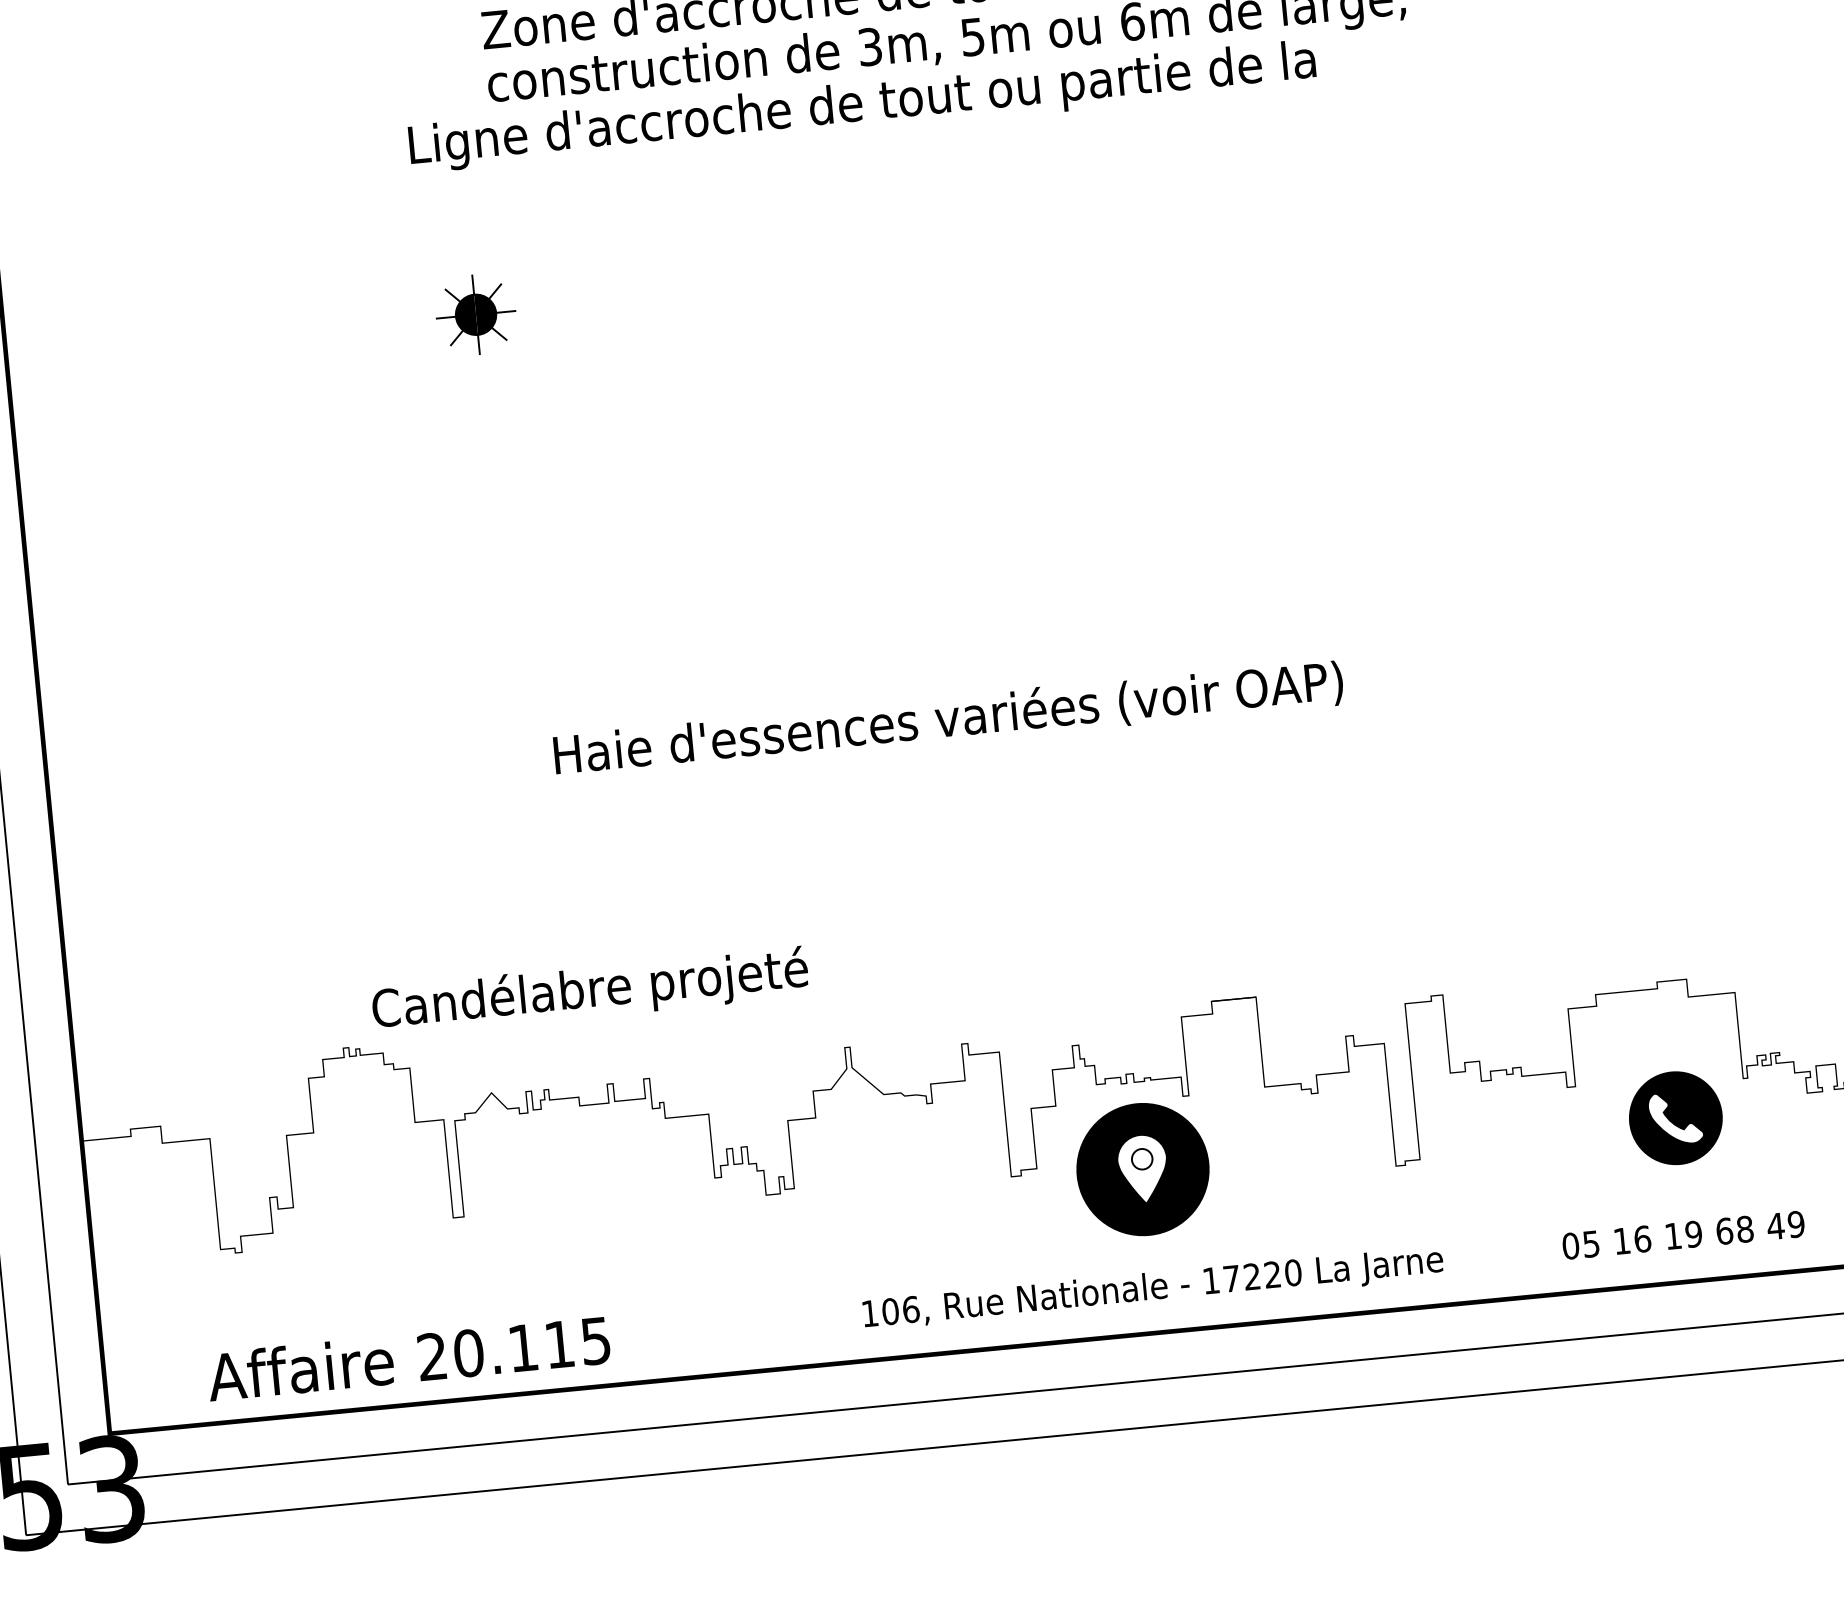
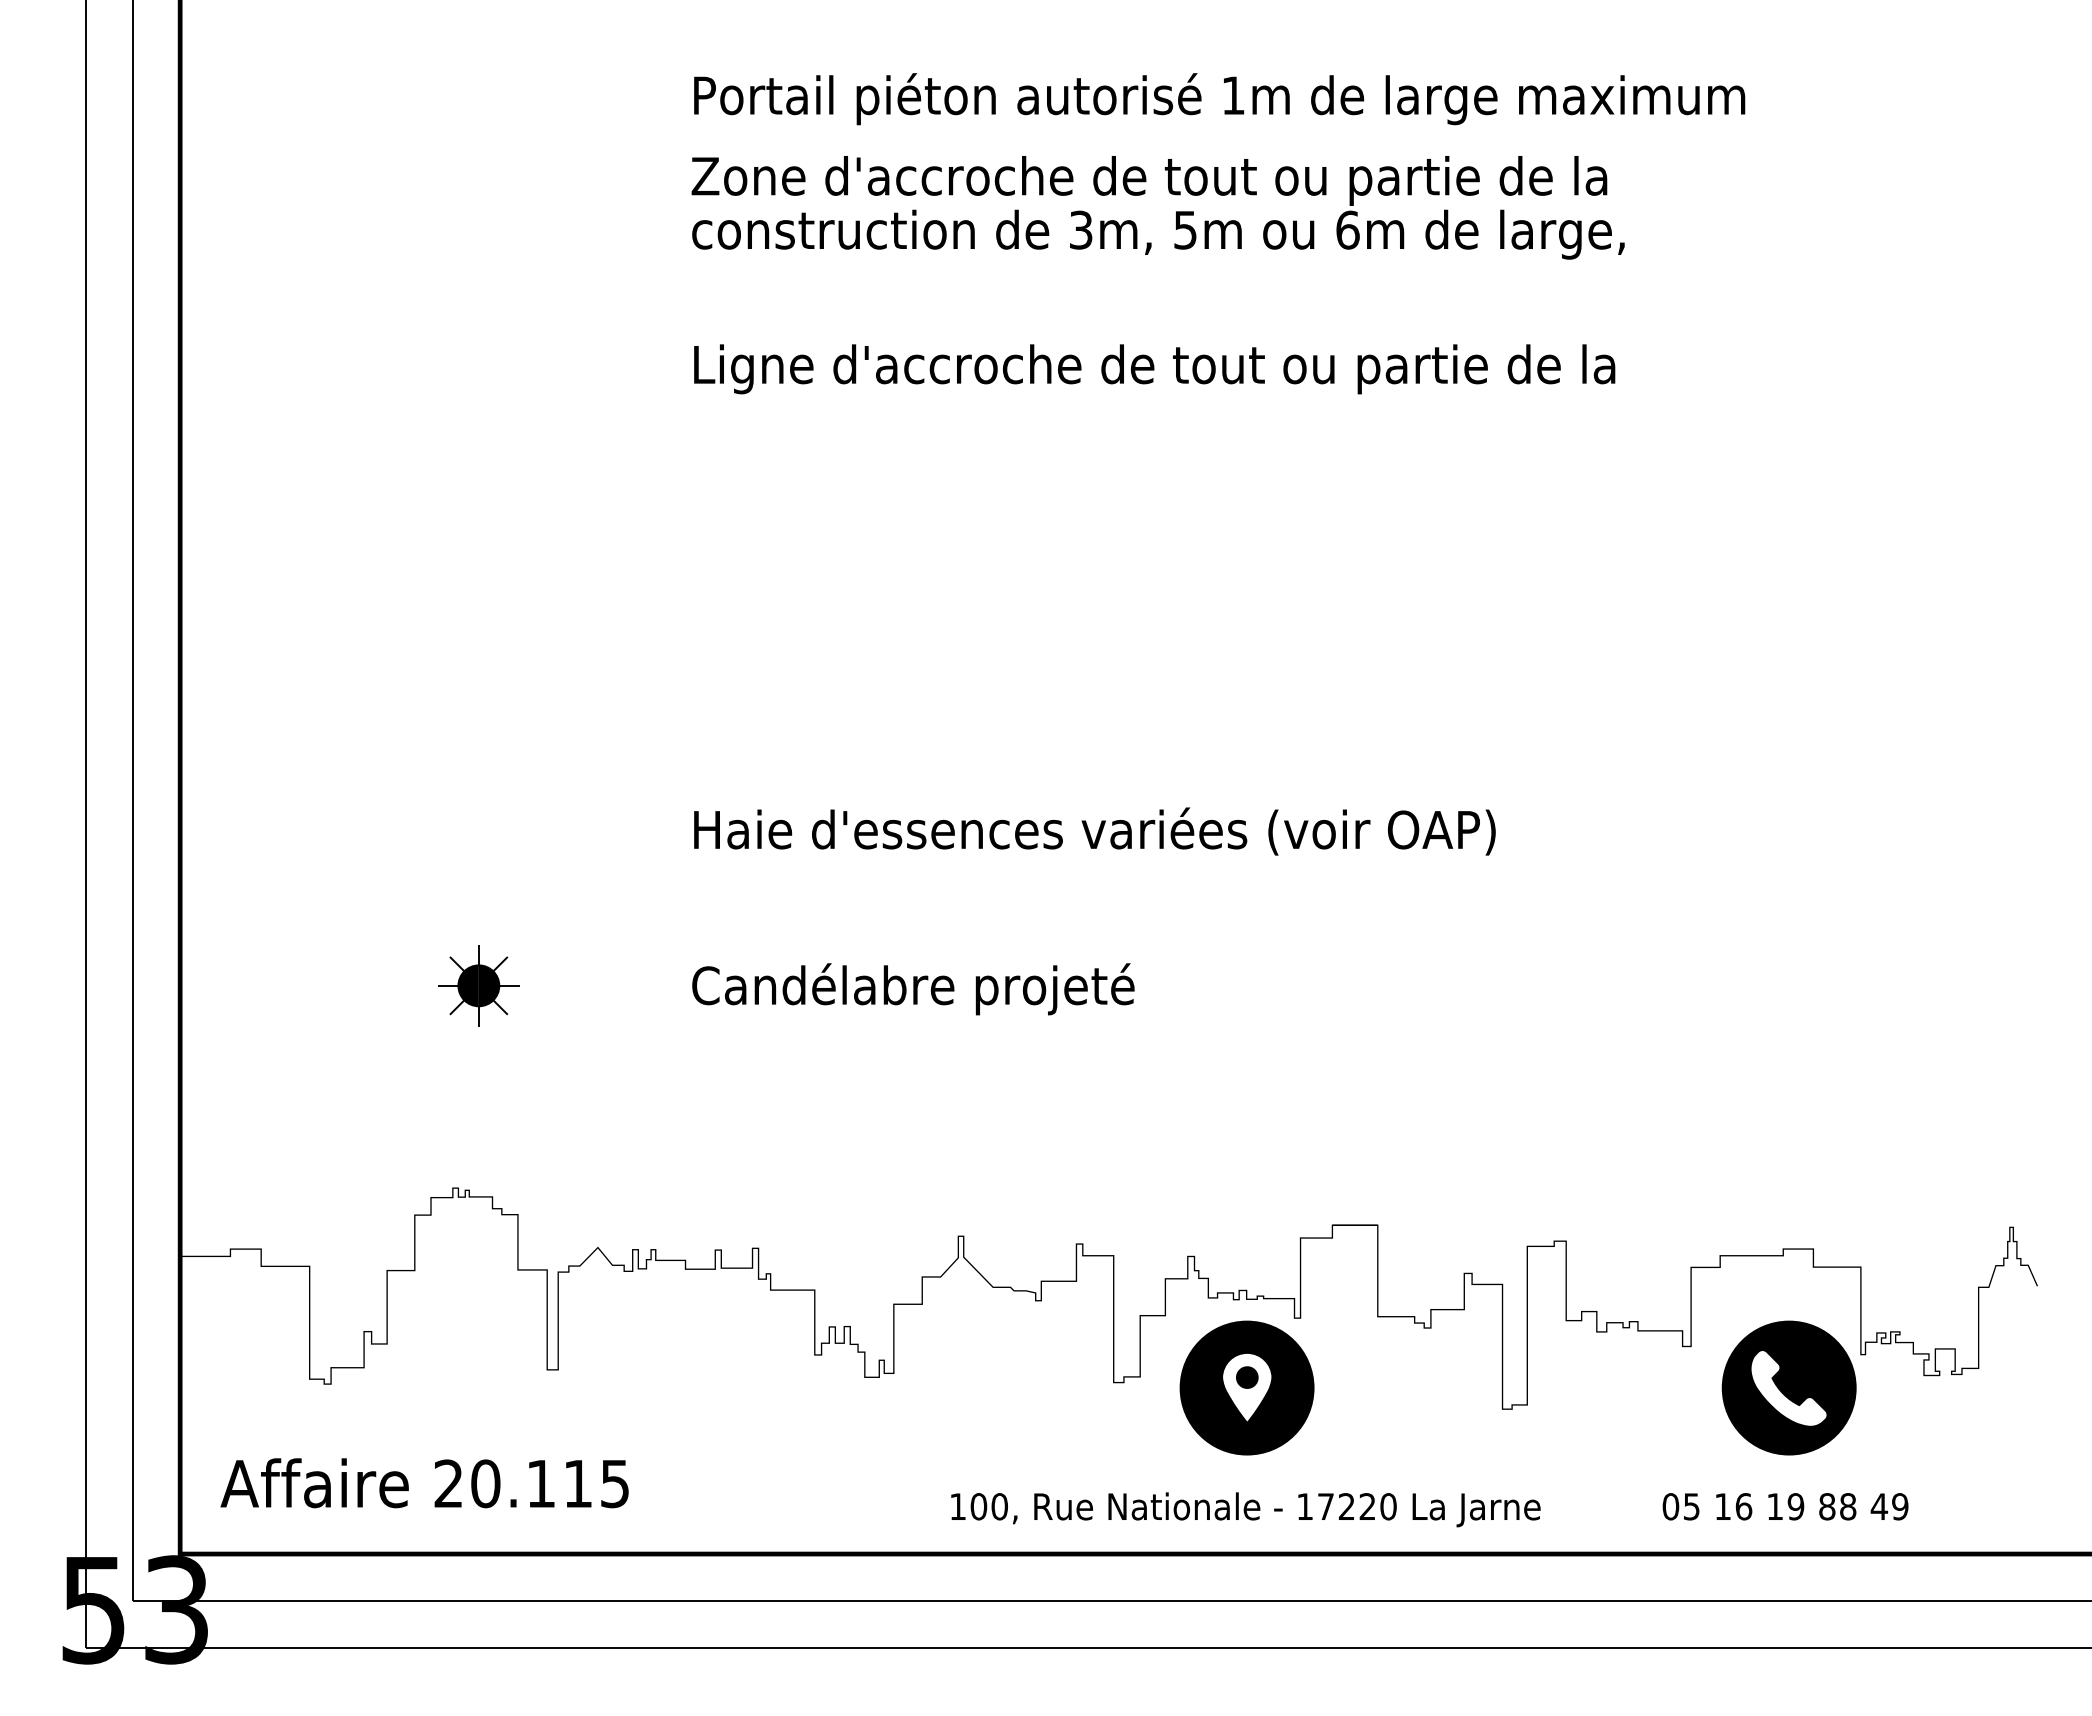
text: (862, 106) -> (1154, 369), moved
part: (475, 314) -> (478, 985), moved
text: (948, 719) -> (1094, 831), moved
text: (590, 992) -> (913, 989), moved
part: (1675, 1117) -> (1788, 1387), size x1.43
fill: (1141, 1159) -> (1246, 1377), added
text: (1724, 1231) -> (1827, 1506), 68 -> 88
text: (910, 1309) -> (999, 1506), 106, -> 100,
text: (408, 1358) -> (424, 1483), moved

